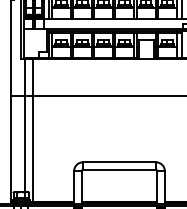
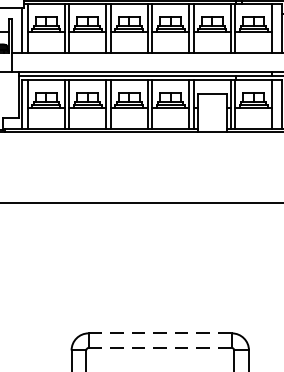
line: (119, 162) -> (160, 333), solid -> dashed
line: (119, 169) -> (160, 347), solid -> dashed

